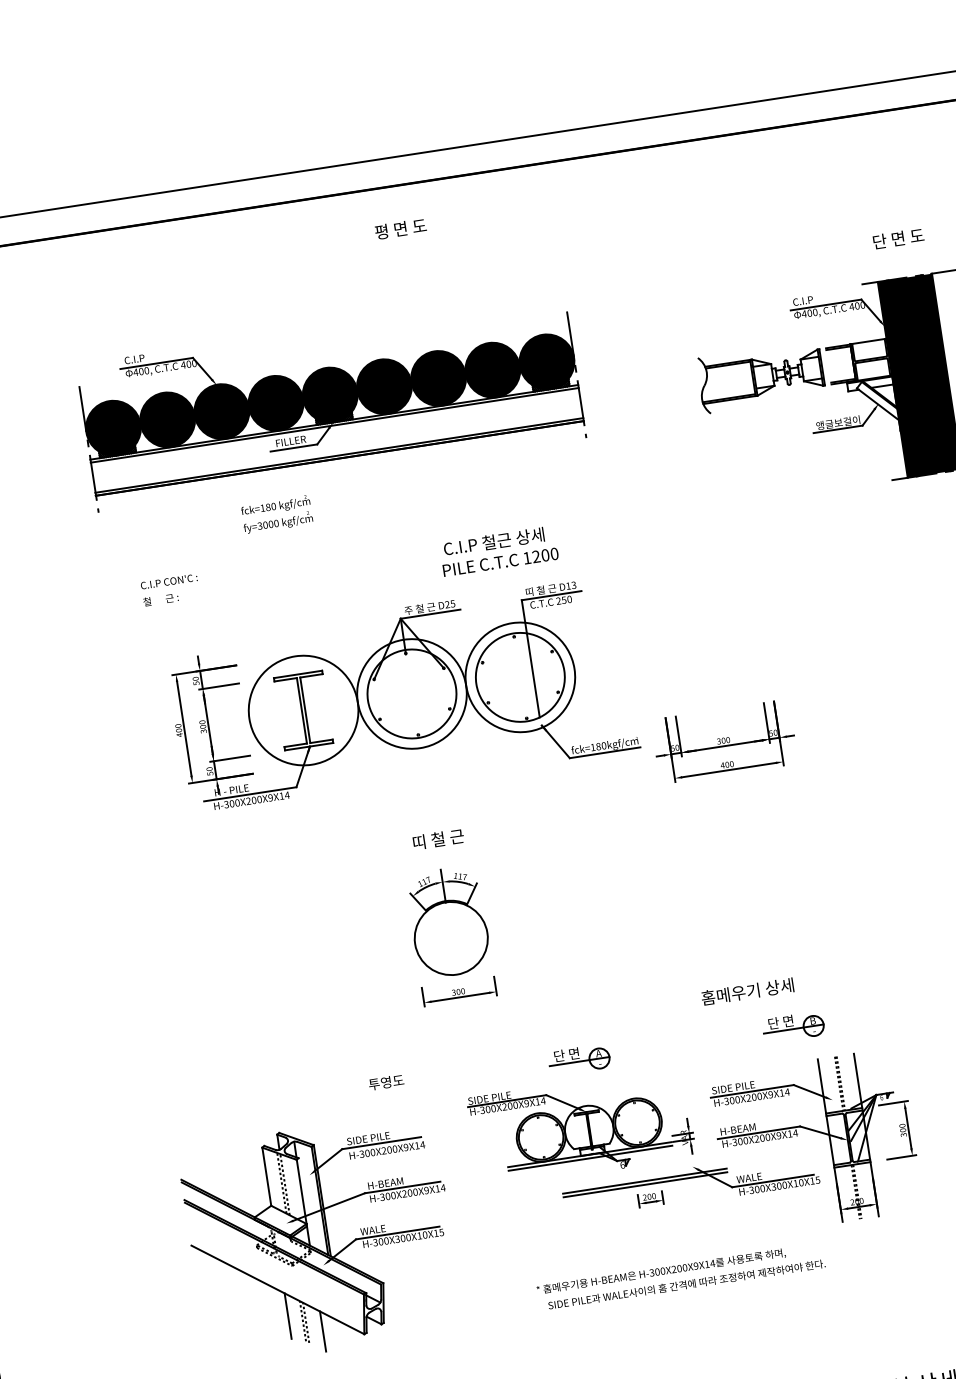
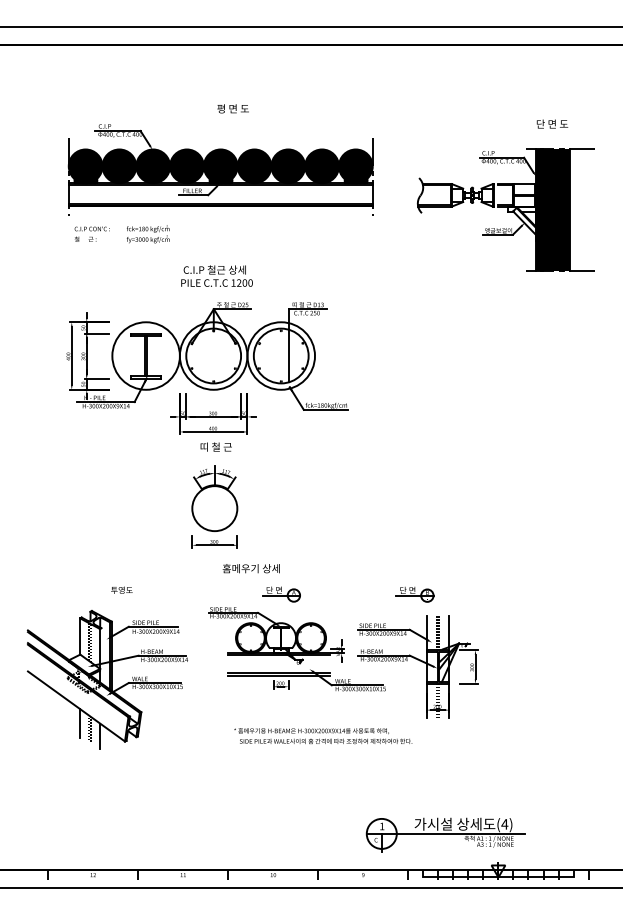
text: (399, 228) -> (232, 108), moved
part: (330, 400) -> (220, 169), moved
text: (498, 550) -> (216, 275), moved
text: (169, 589) -> (91, 233), moved
part: (724, 740) -> (213, 413), moved
text: (746, 991) -> (250, 568), moved
text: (385, 1081) -> (121, 589), moved
part: (690, 1185) -> (306, 680), moved

